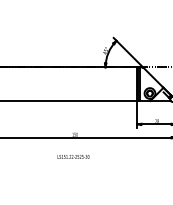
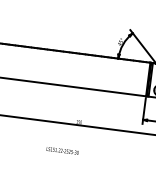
text: (73, 156) -> (62, 150), moved

